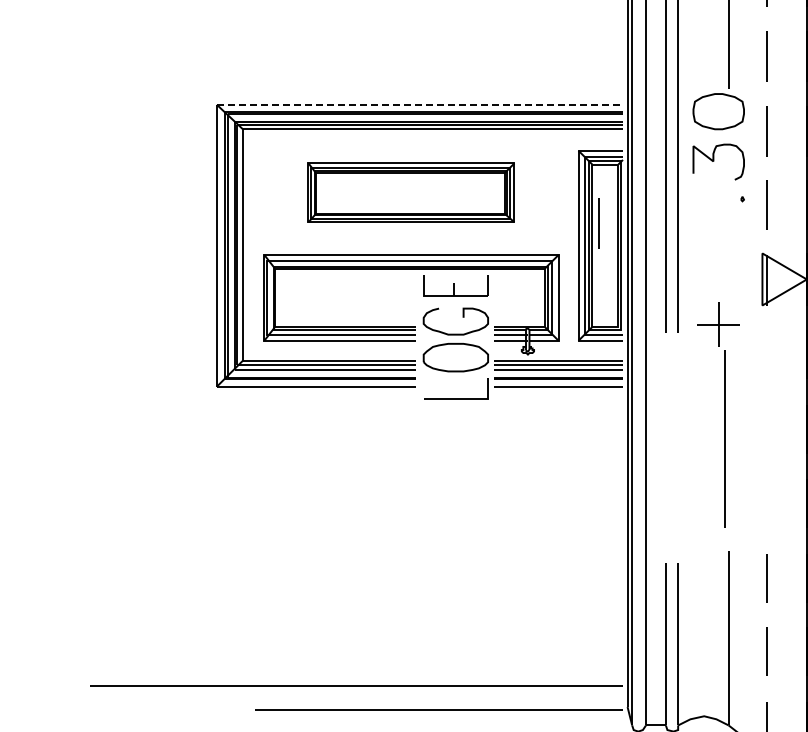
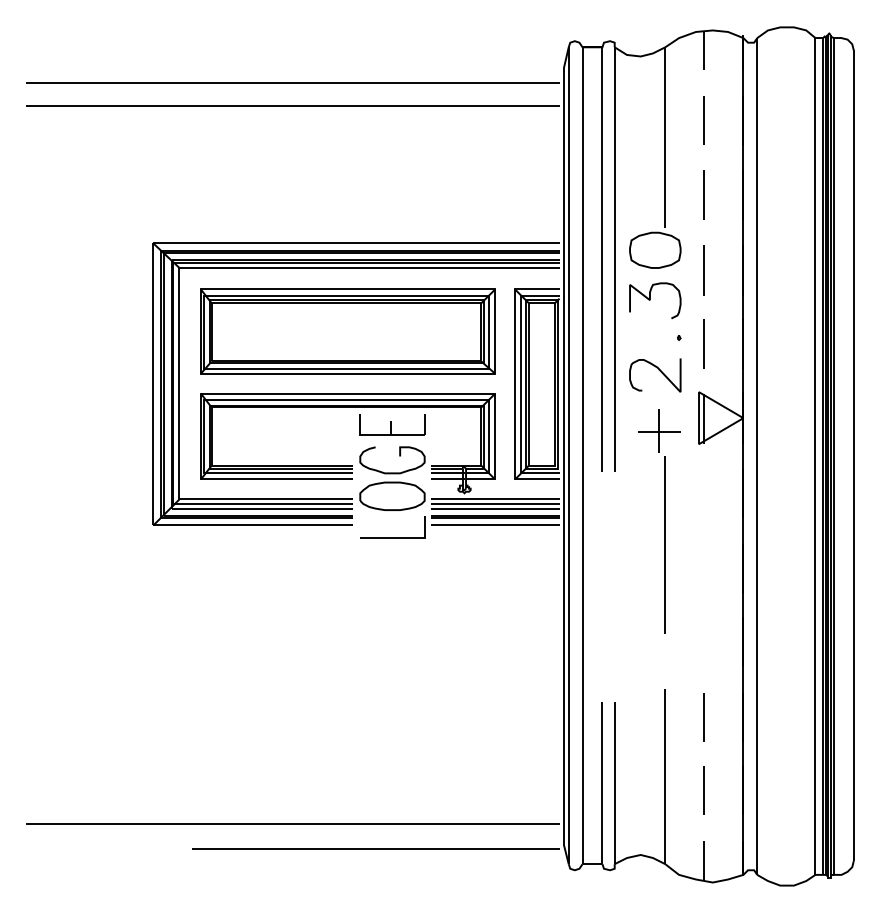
line: (419, 104) -> (356, 243), dashed -> solid
part: (410, 192) -> (347, 331), size x1.43
line: (598, 223) -> (535, 362), removed
curve: (722, 232) -> (659, 371), added
part: (718, 414) -> (659, 521), moved

